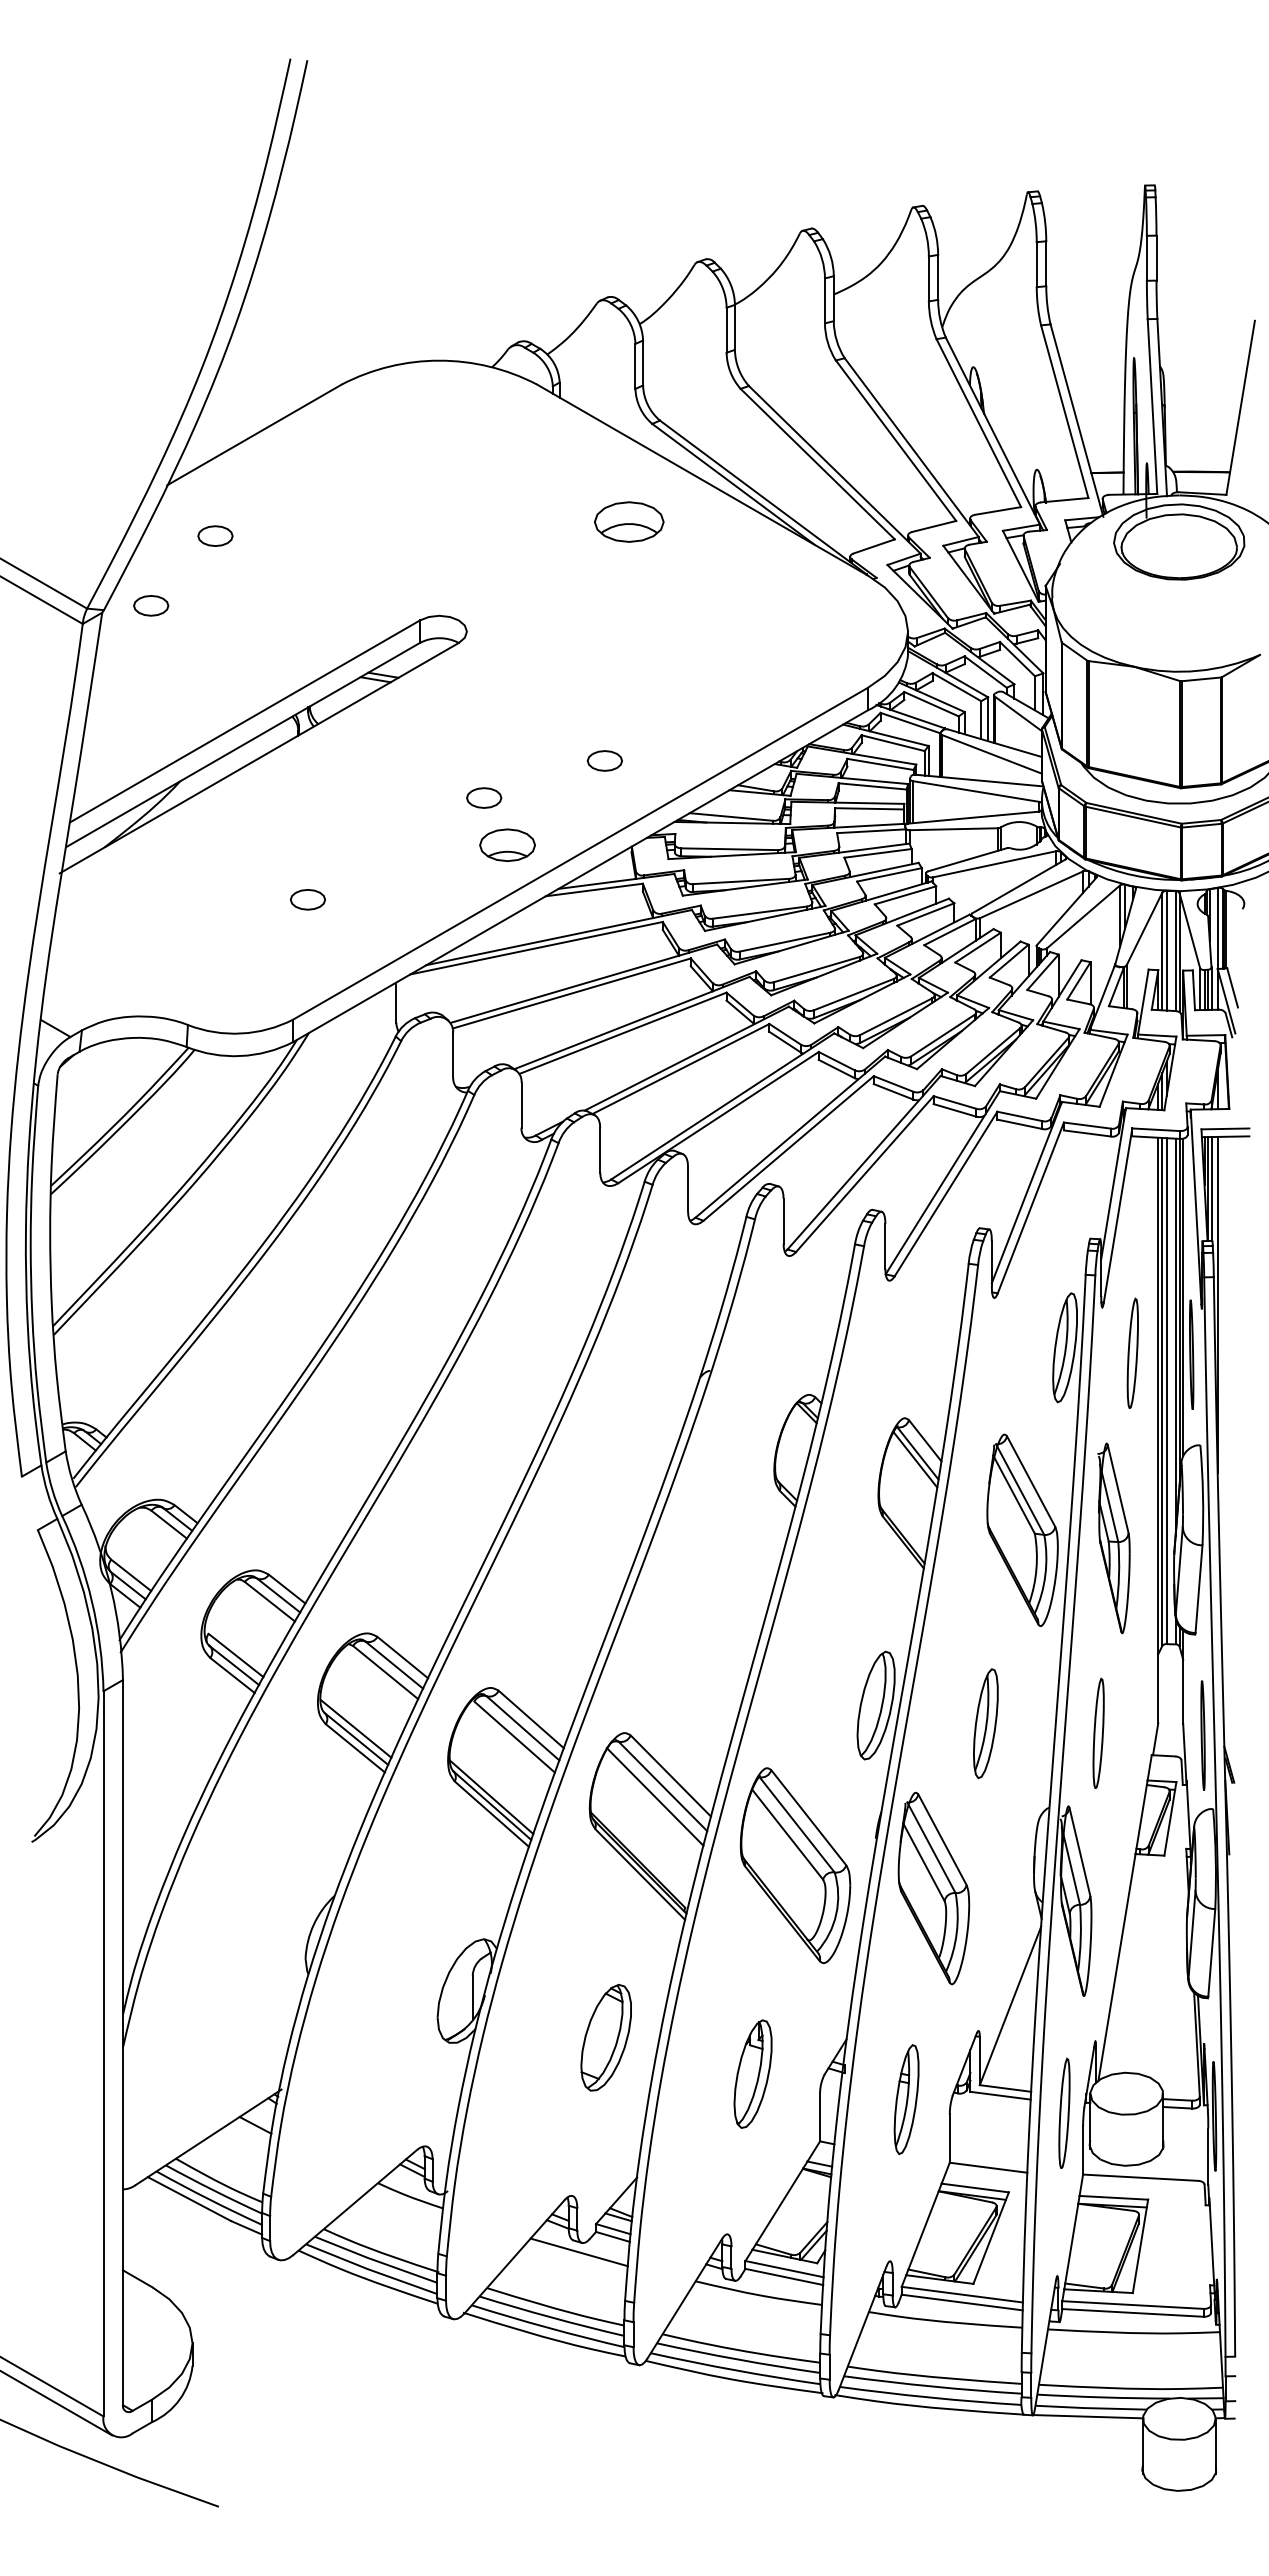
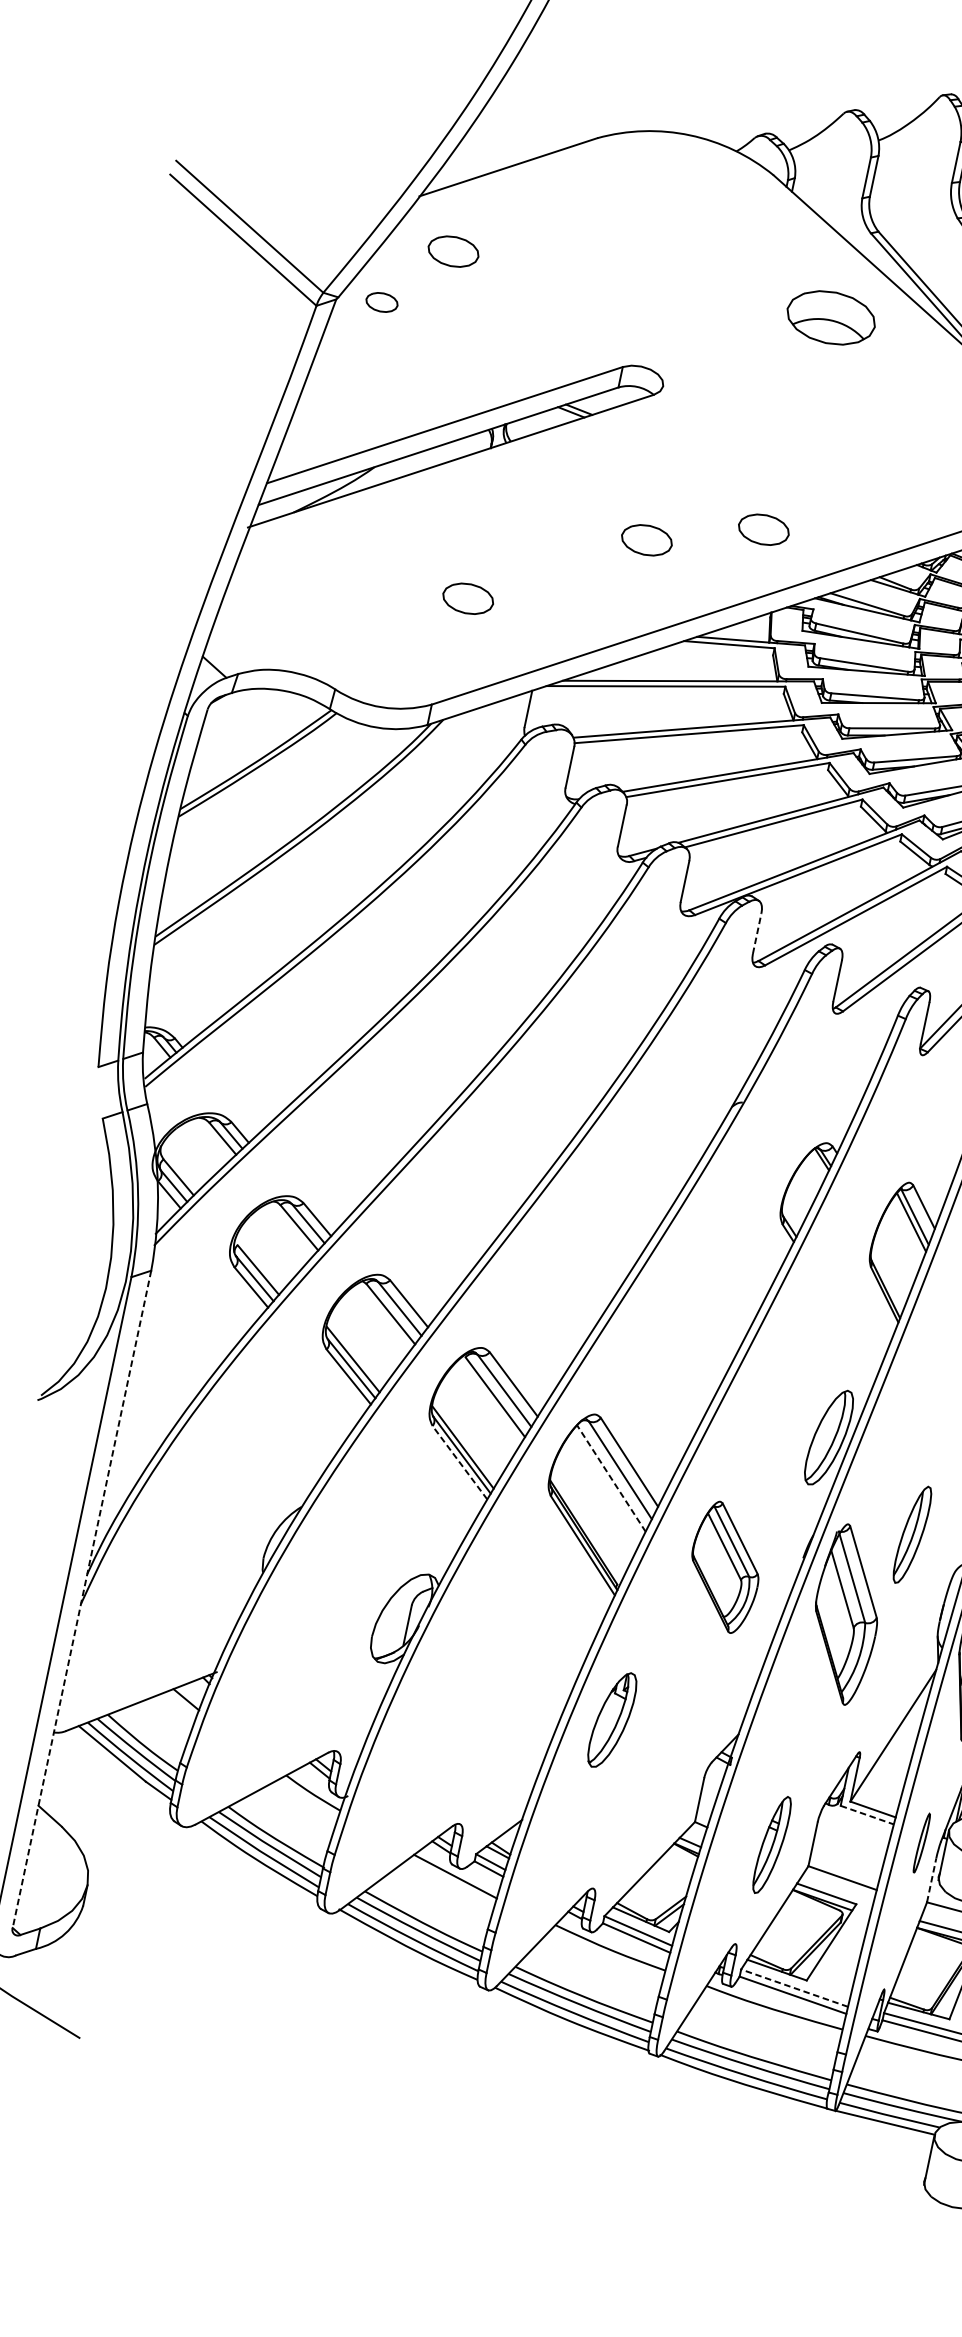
part: (629, 521) -> (831, 317), size x1.4
part: (215, 535) -> (453, 251), size x1.6
part: (604, 760) -> (763, 529), size x1.6
part: (484, 797) -> (647, 539), size x1.6
part: (507, 844) -> (659, 586), removed
part: (307, 899) -> (467, 598), size x1.6
line: (688, 1188) -> (757, 933), solid -> dashed
part: (985, 1723) -> (912, 1534), moved
line: (655, 1796) -> (611, 1478), solid -> dashed
line: (491, 1813) -> (459, 1462), solid -> dashed
part: (795, 1865) -> (725, 1567), size x0.7
part: (605, 2037) -> (520, 1686), removed
line: (122, 2042) -> (81, 1599), solid -> dashed
part: (752, 2073) -> (611, 1719), moved
line: (1001, 2095) -> (868, 1815), solid -> dashed
part: (906, 2099) -> (771, 1845), moved
part: (1064, 2112) -> (922, 1842), size x0.6
line: (1083, 2149) -> (932, 1879), solid -> dashed
line: (961, 2294) -> (793, 1987), solid -> dashed

